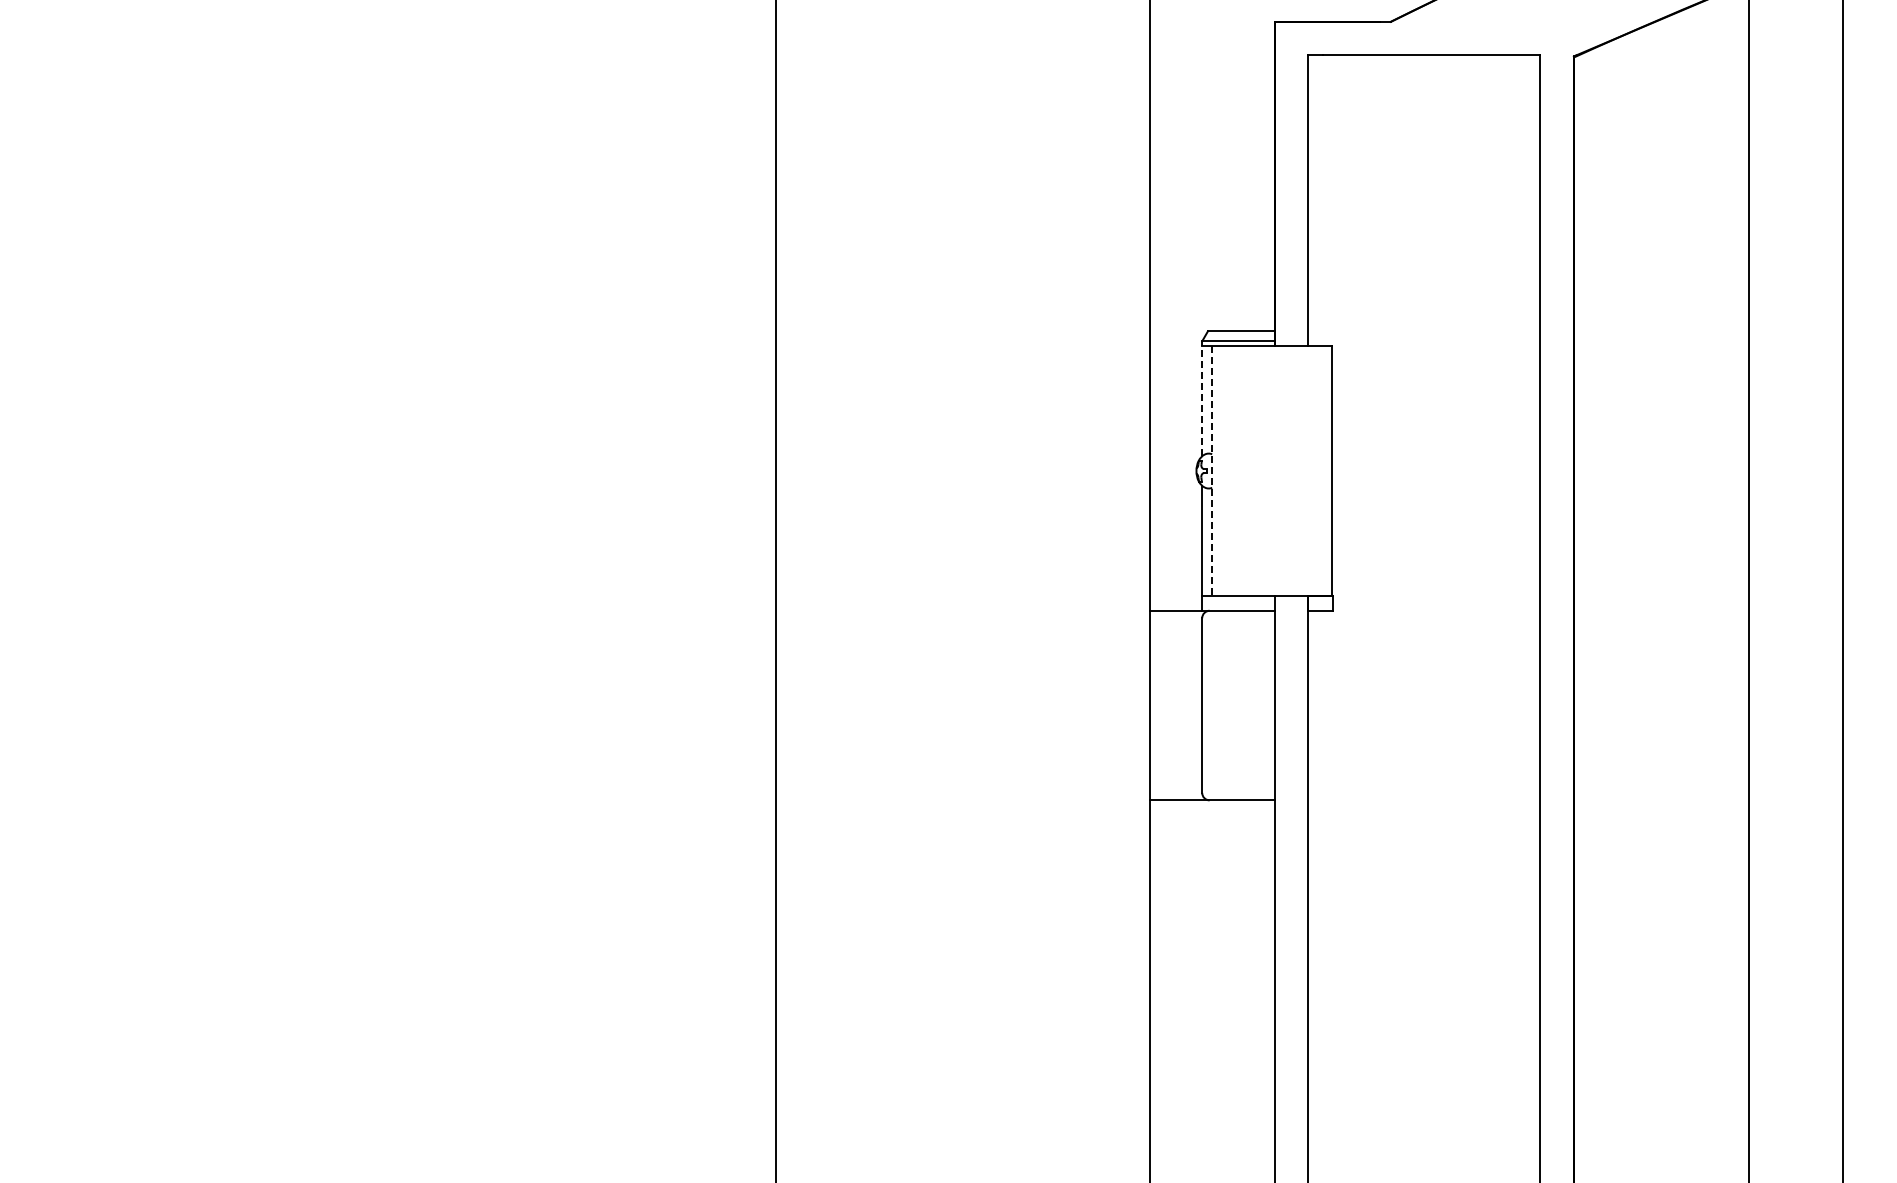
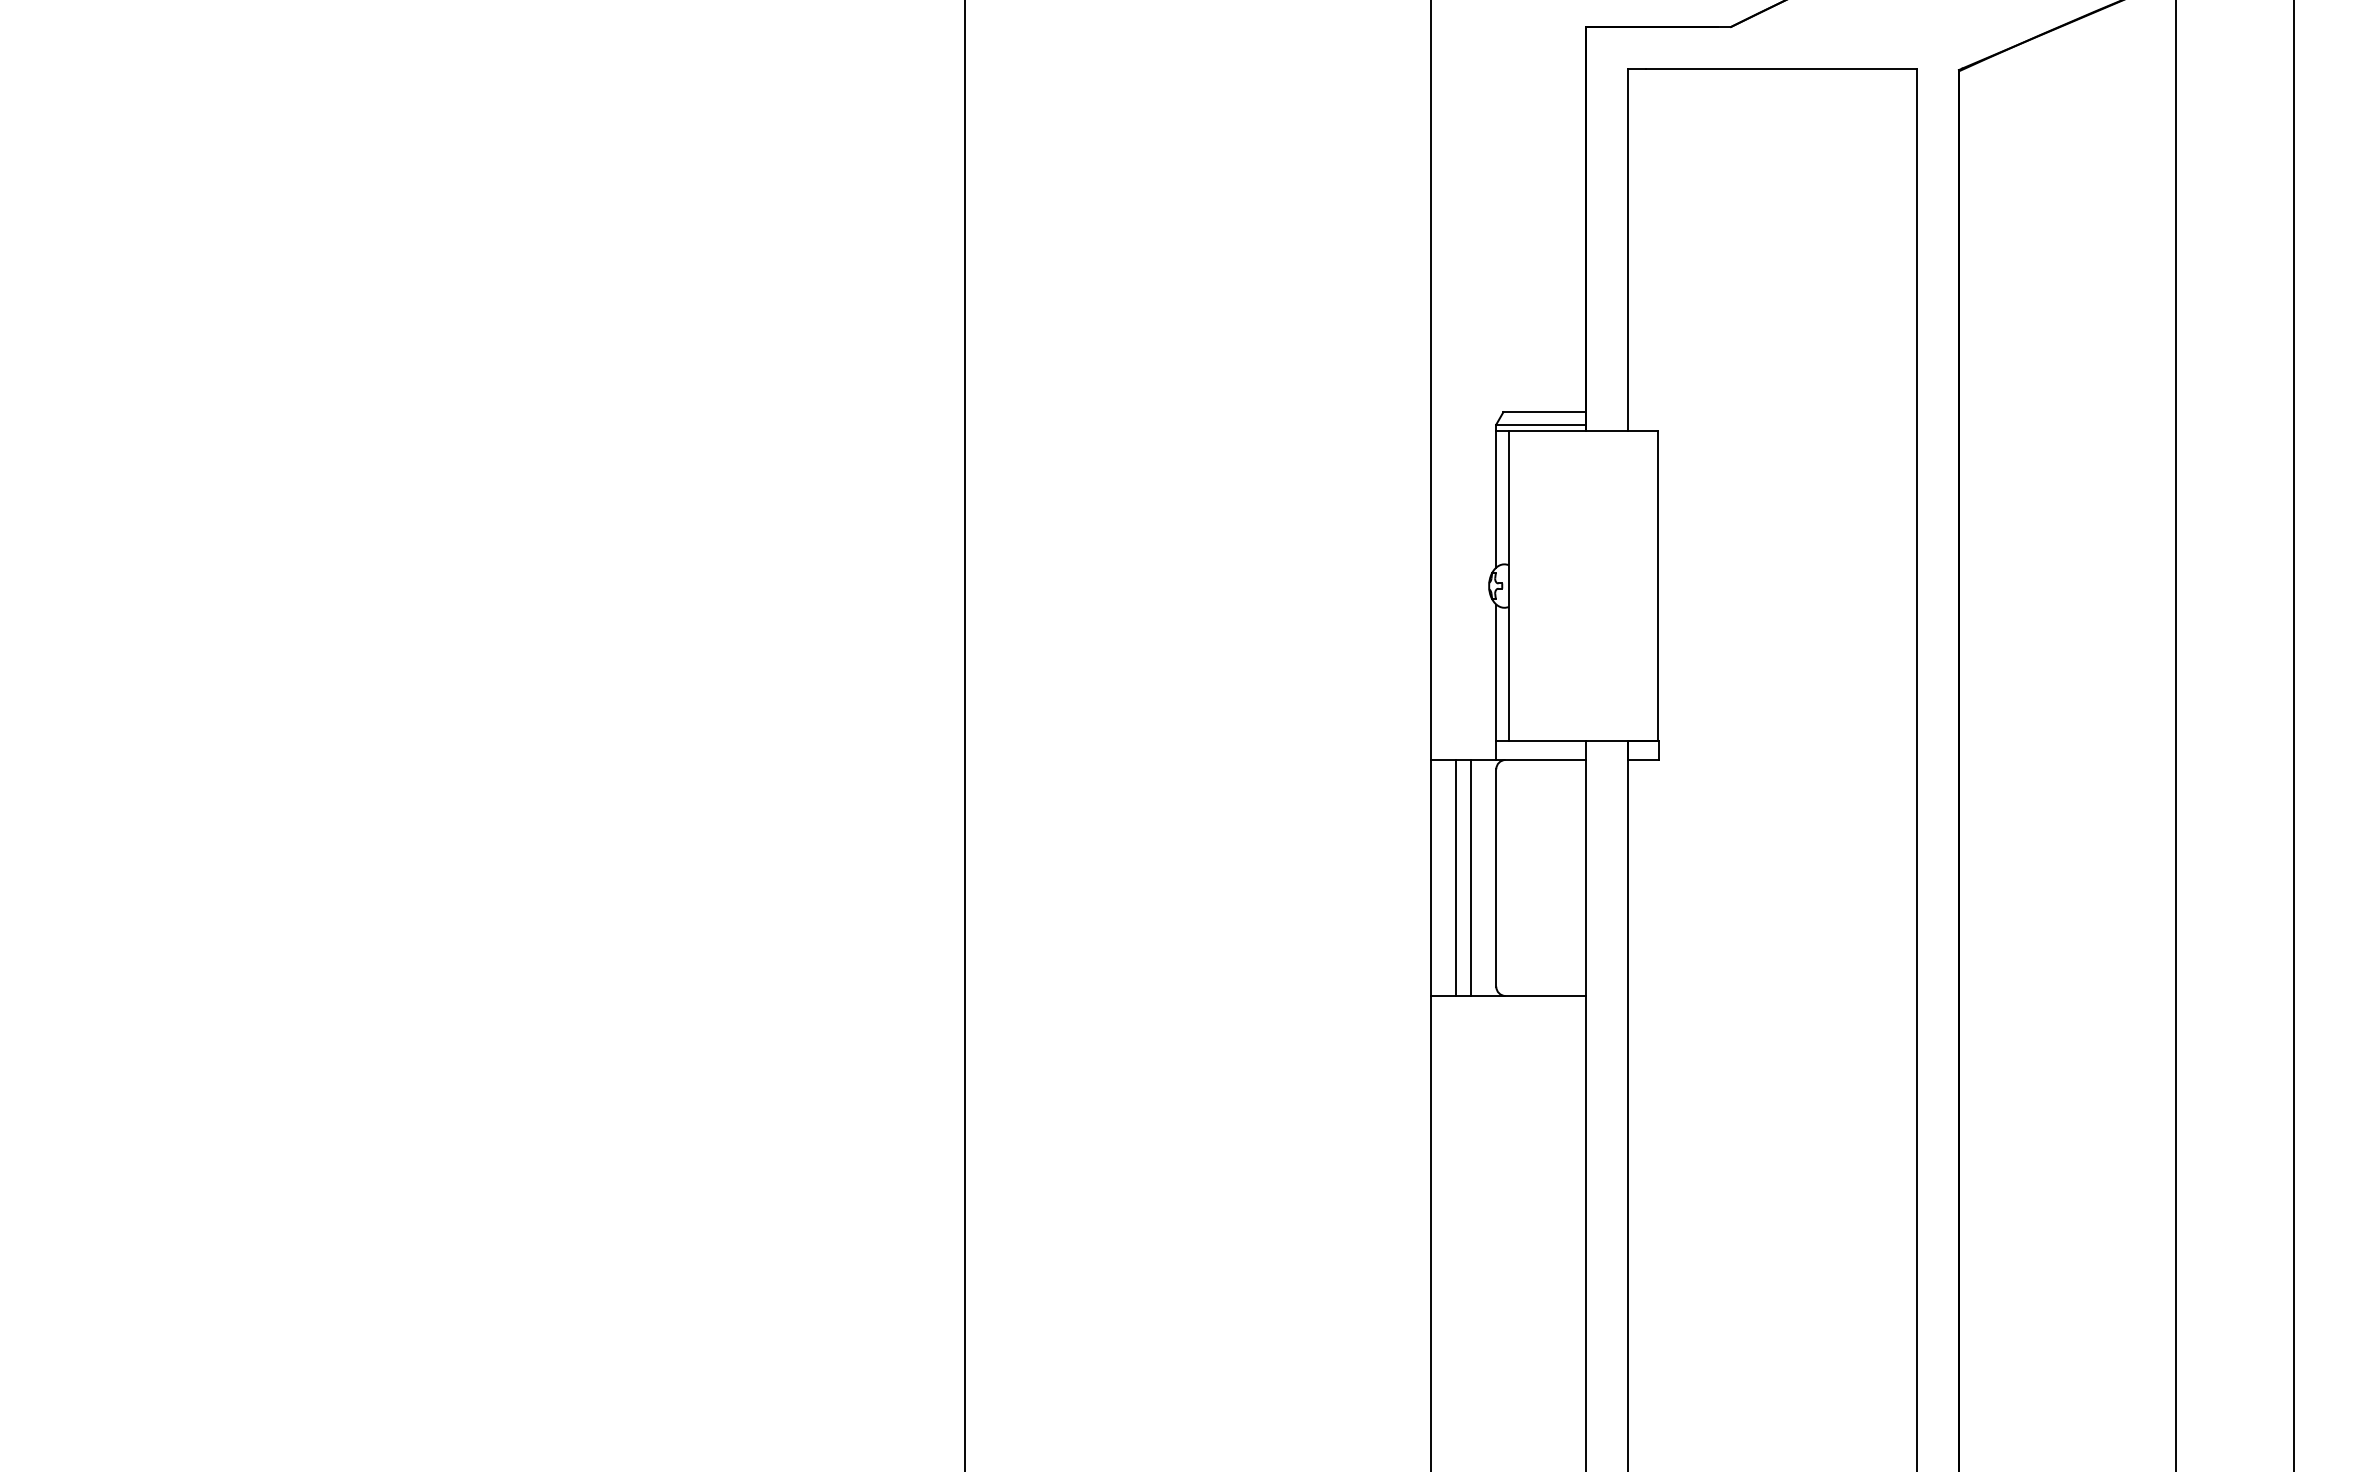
line: (1202, 398) -> (1496, 495), dashed -> solid
line: (1212, 471) -> (1509, 586), dashed -> solid
line: (1169, 705) -> (1455, 877), added
line: (1182, 705) -> (1471, 877), added

